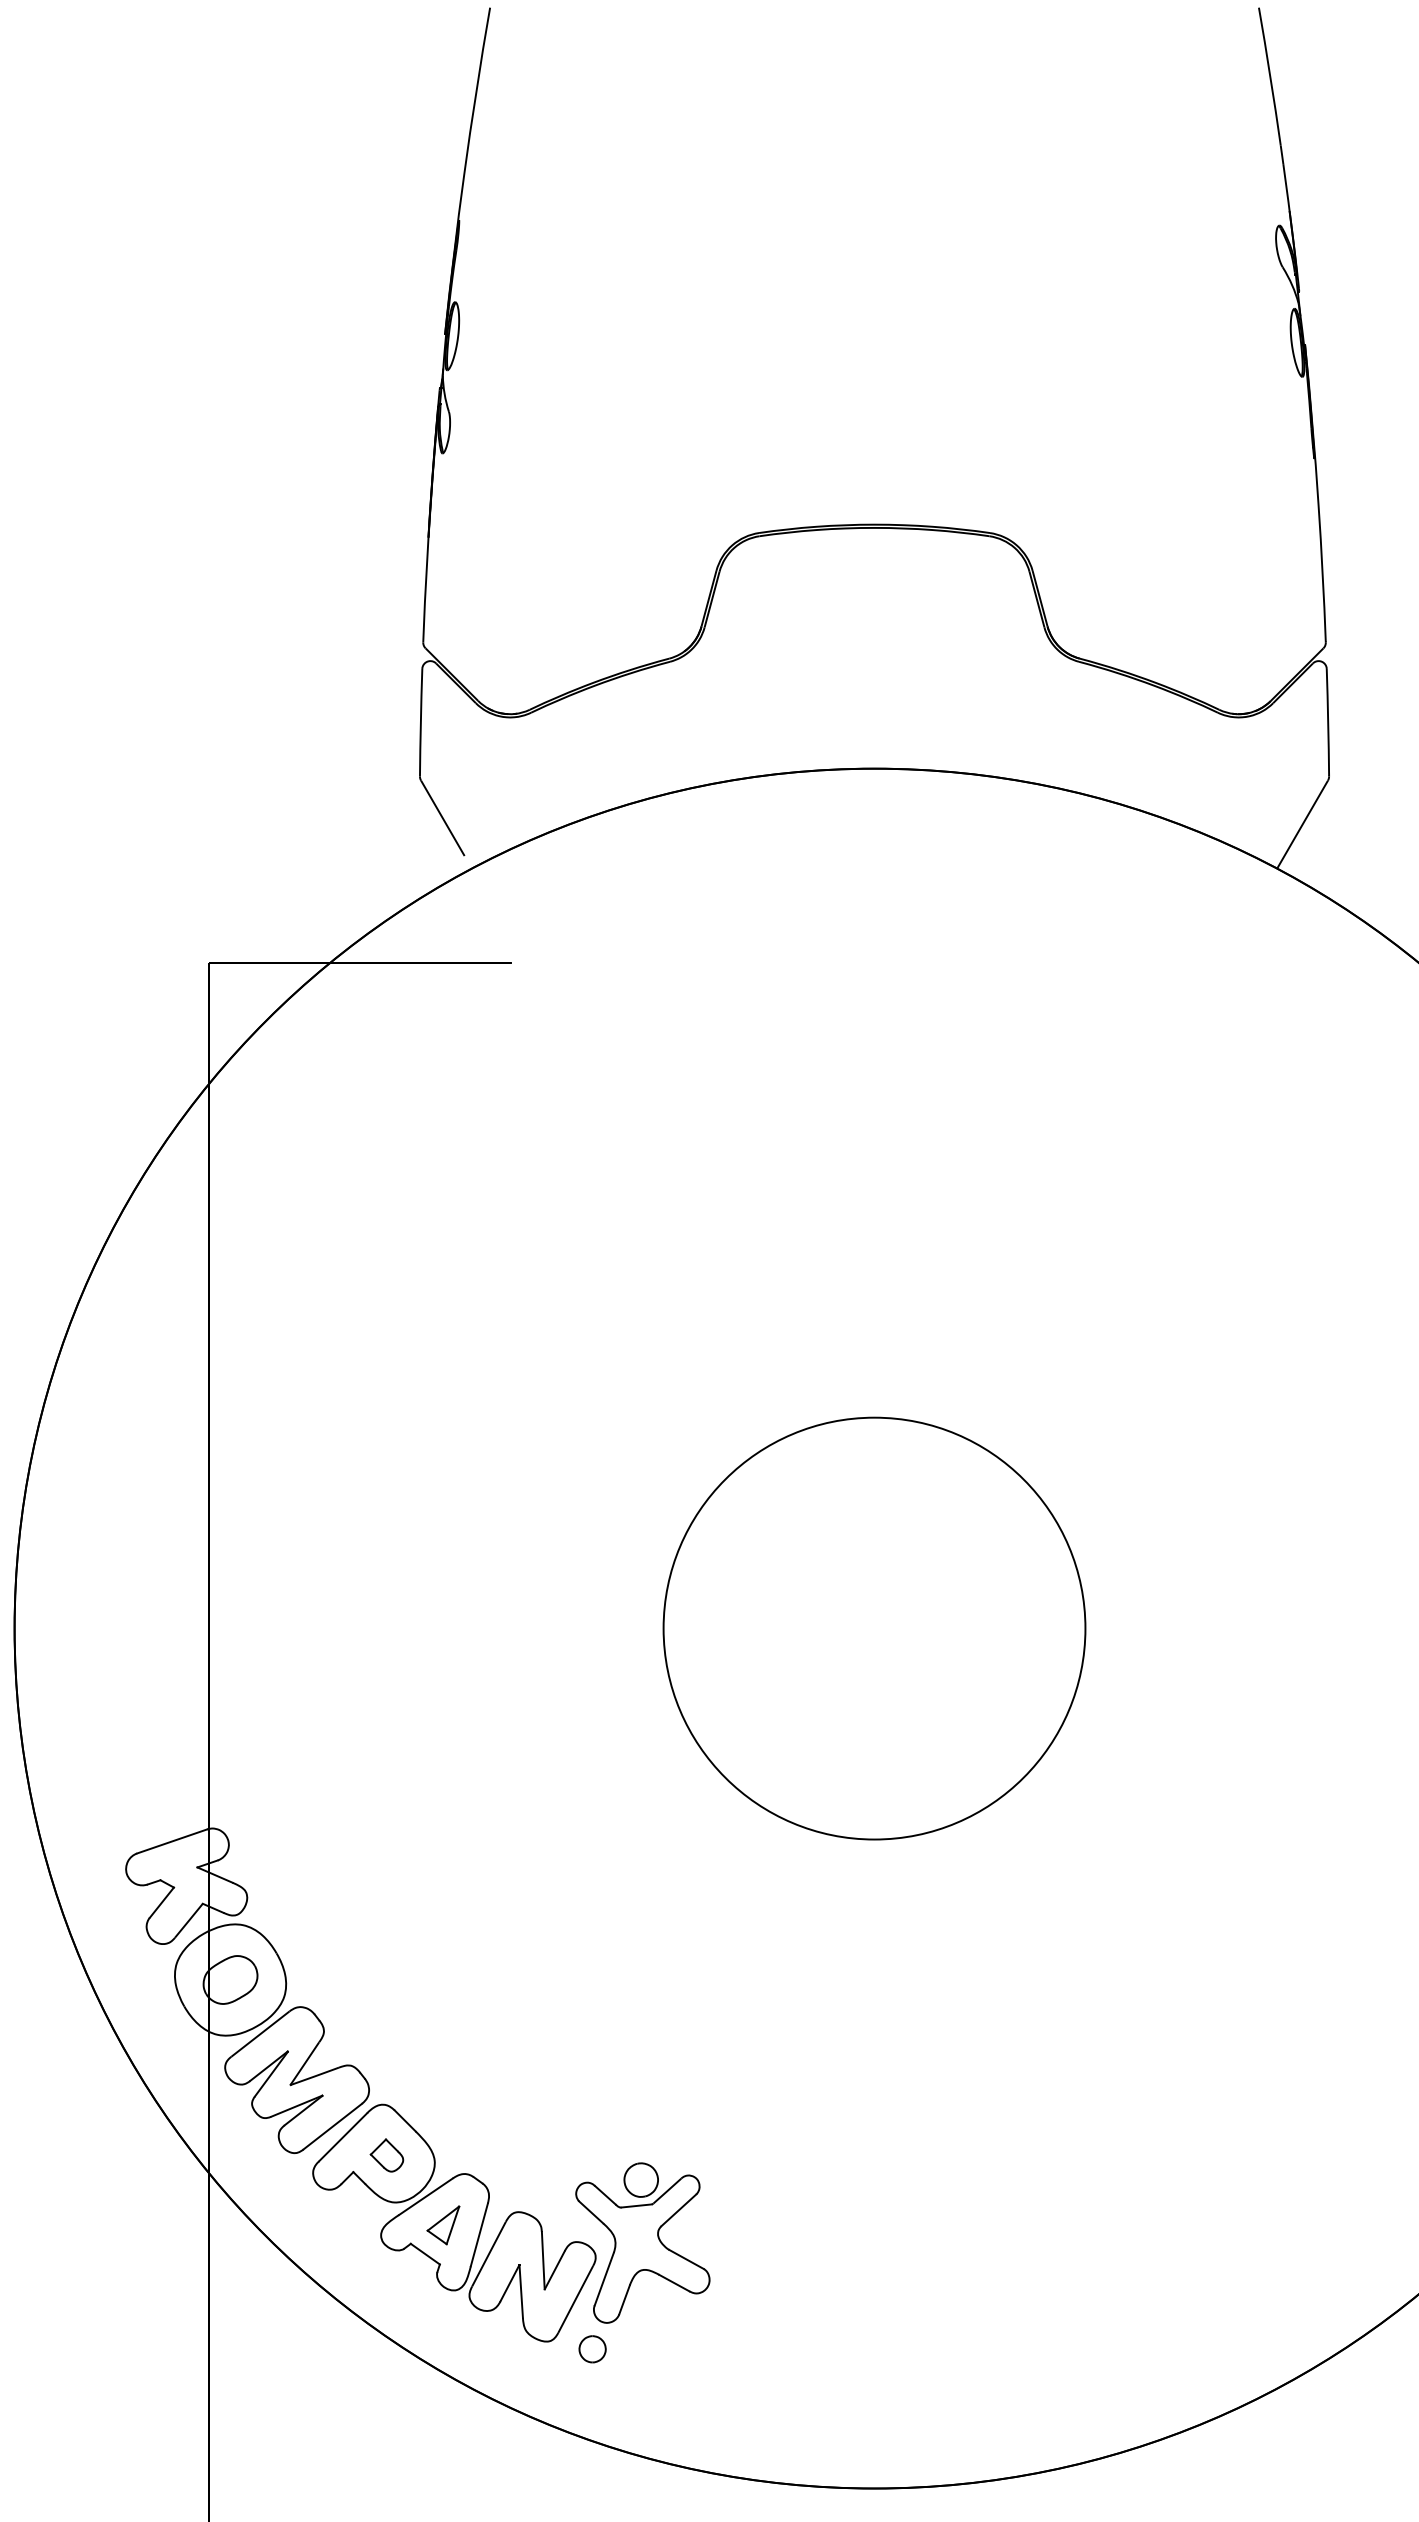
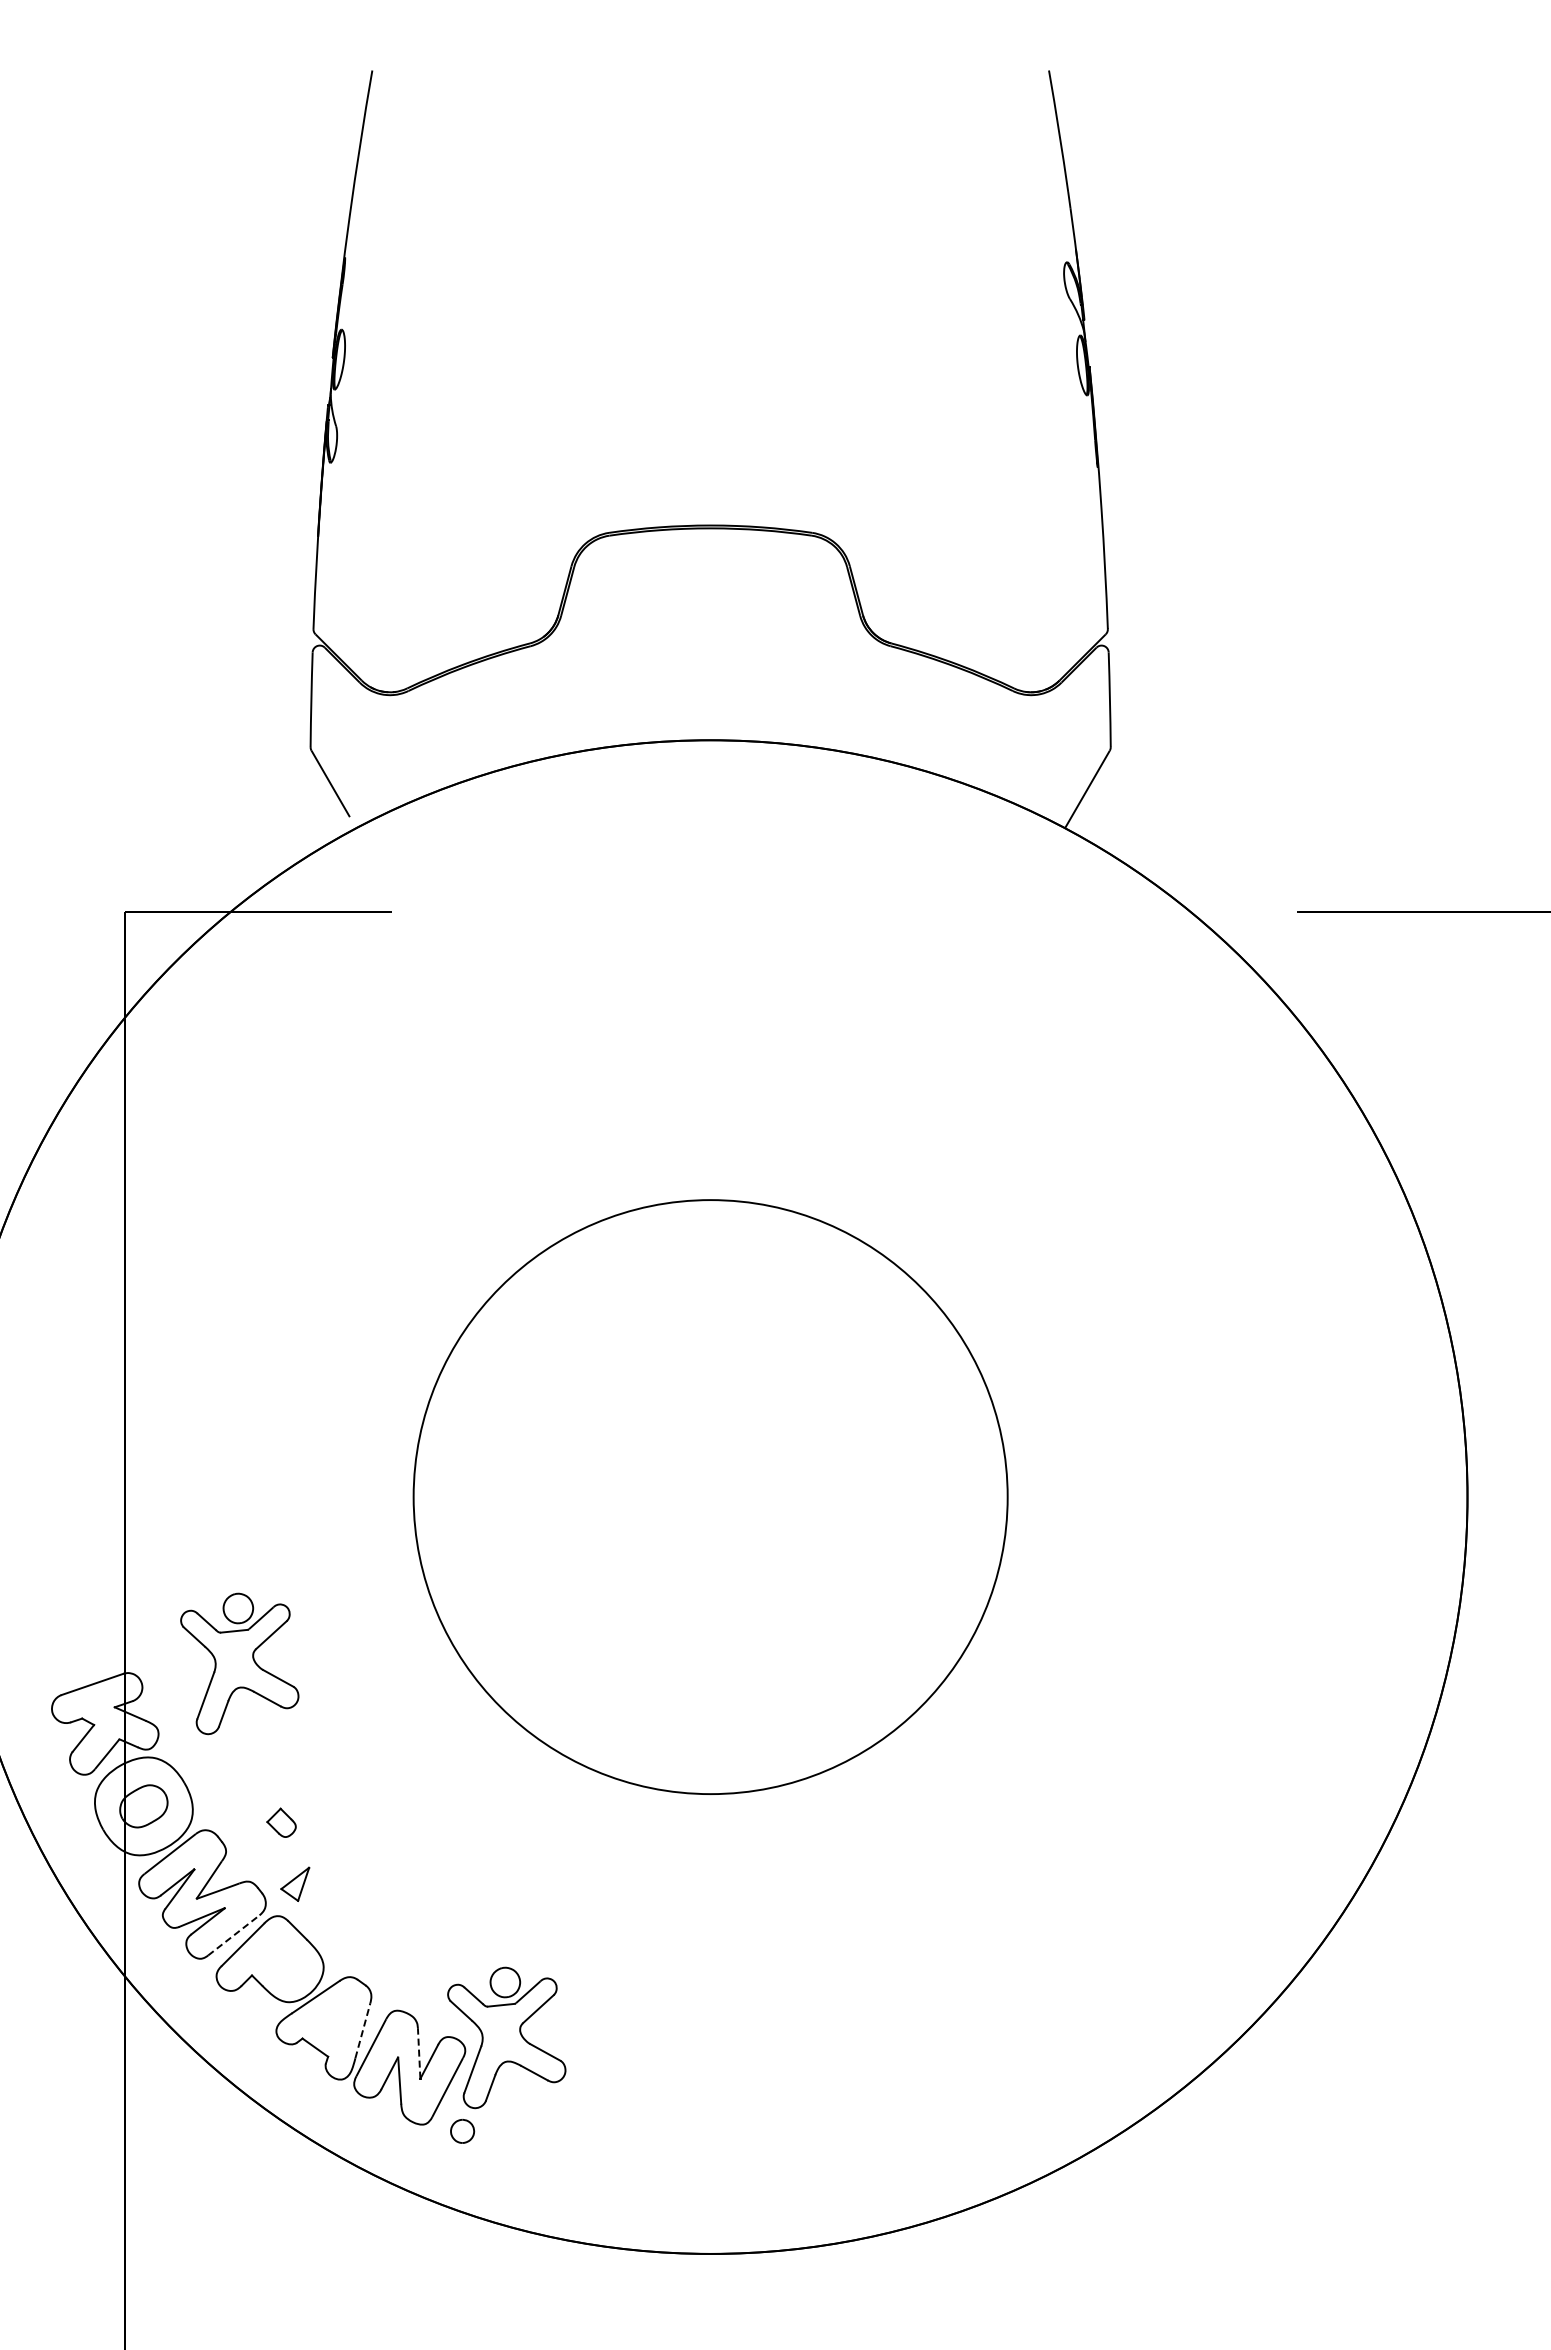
circle: (874, 1627) -> (710, 1496), size x1.6
part: (339, 1817) -> (239, 1663), added
line: (332, 2126) -> (233, 1935), solid -> dashed
part: (386, 2155) -> (281, 1822), moved
part: (443, 2224) -> (295, 1883), moved
line: (478, 2234) -> (362, 2030), solid -> dashed
line: (543, 2259) -> (419, 2052), solid -> dashed

